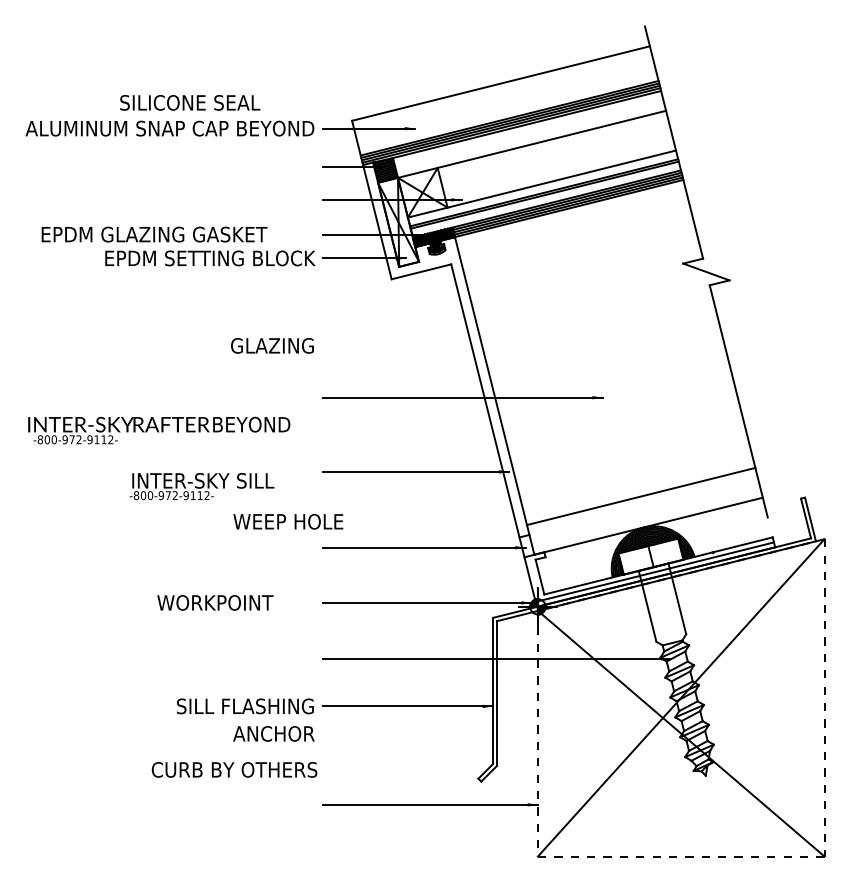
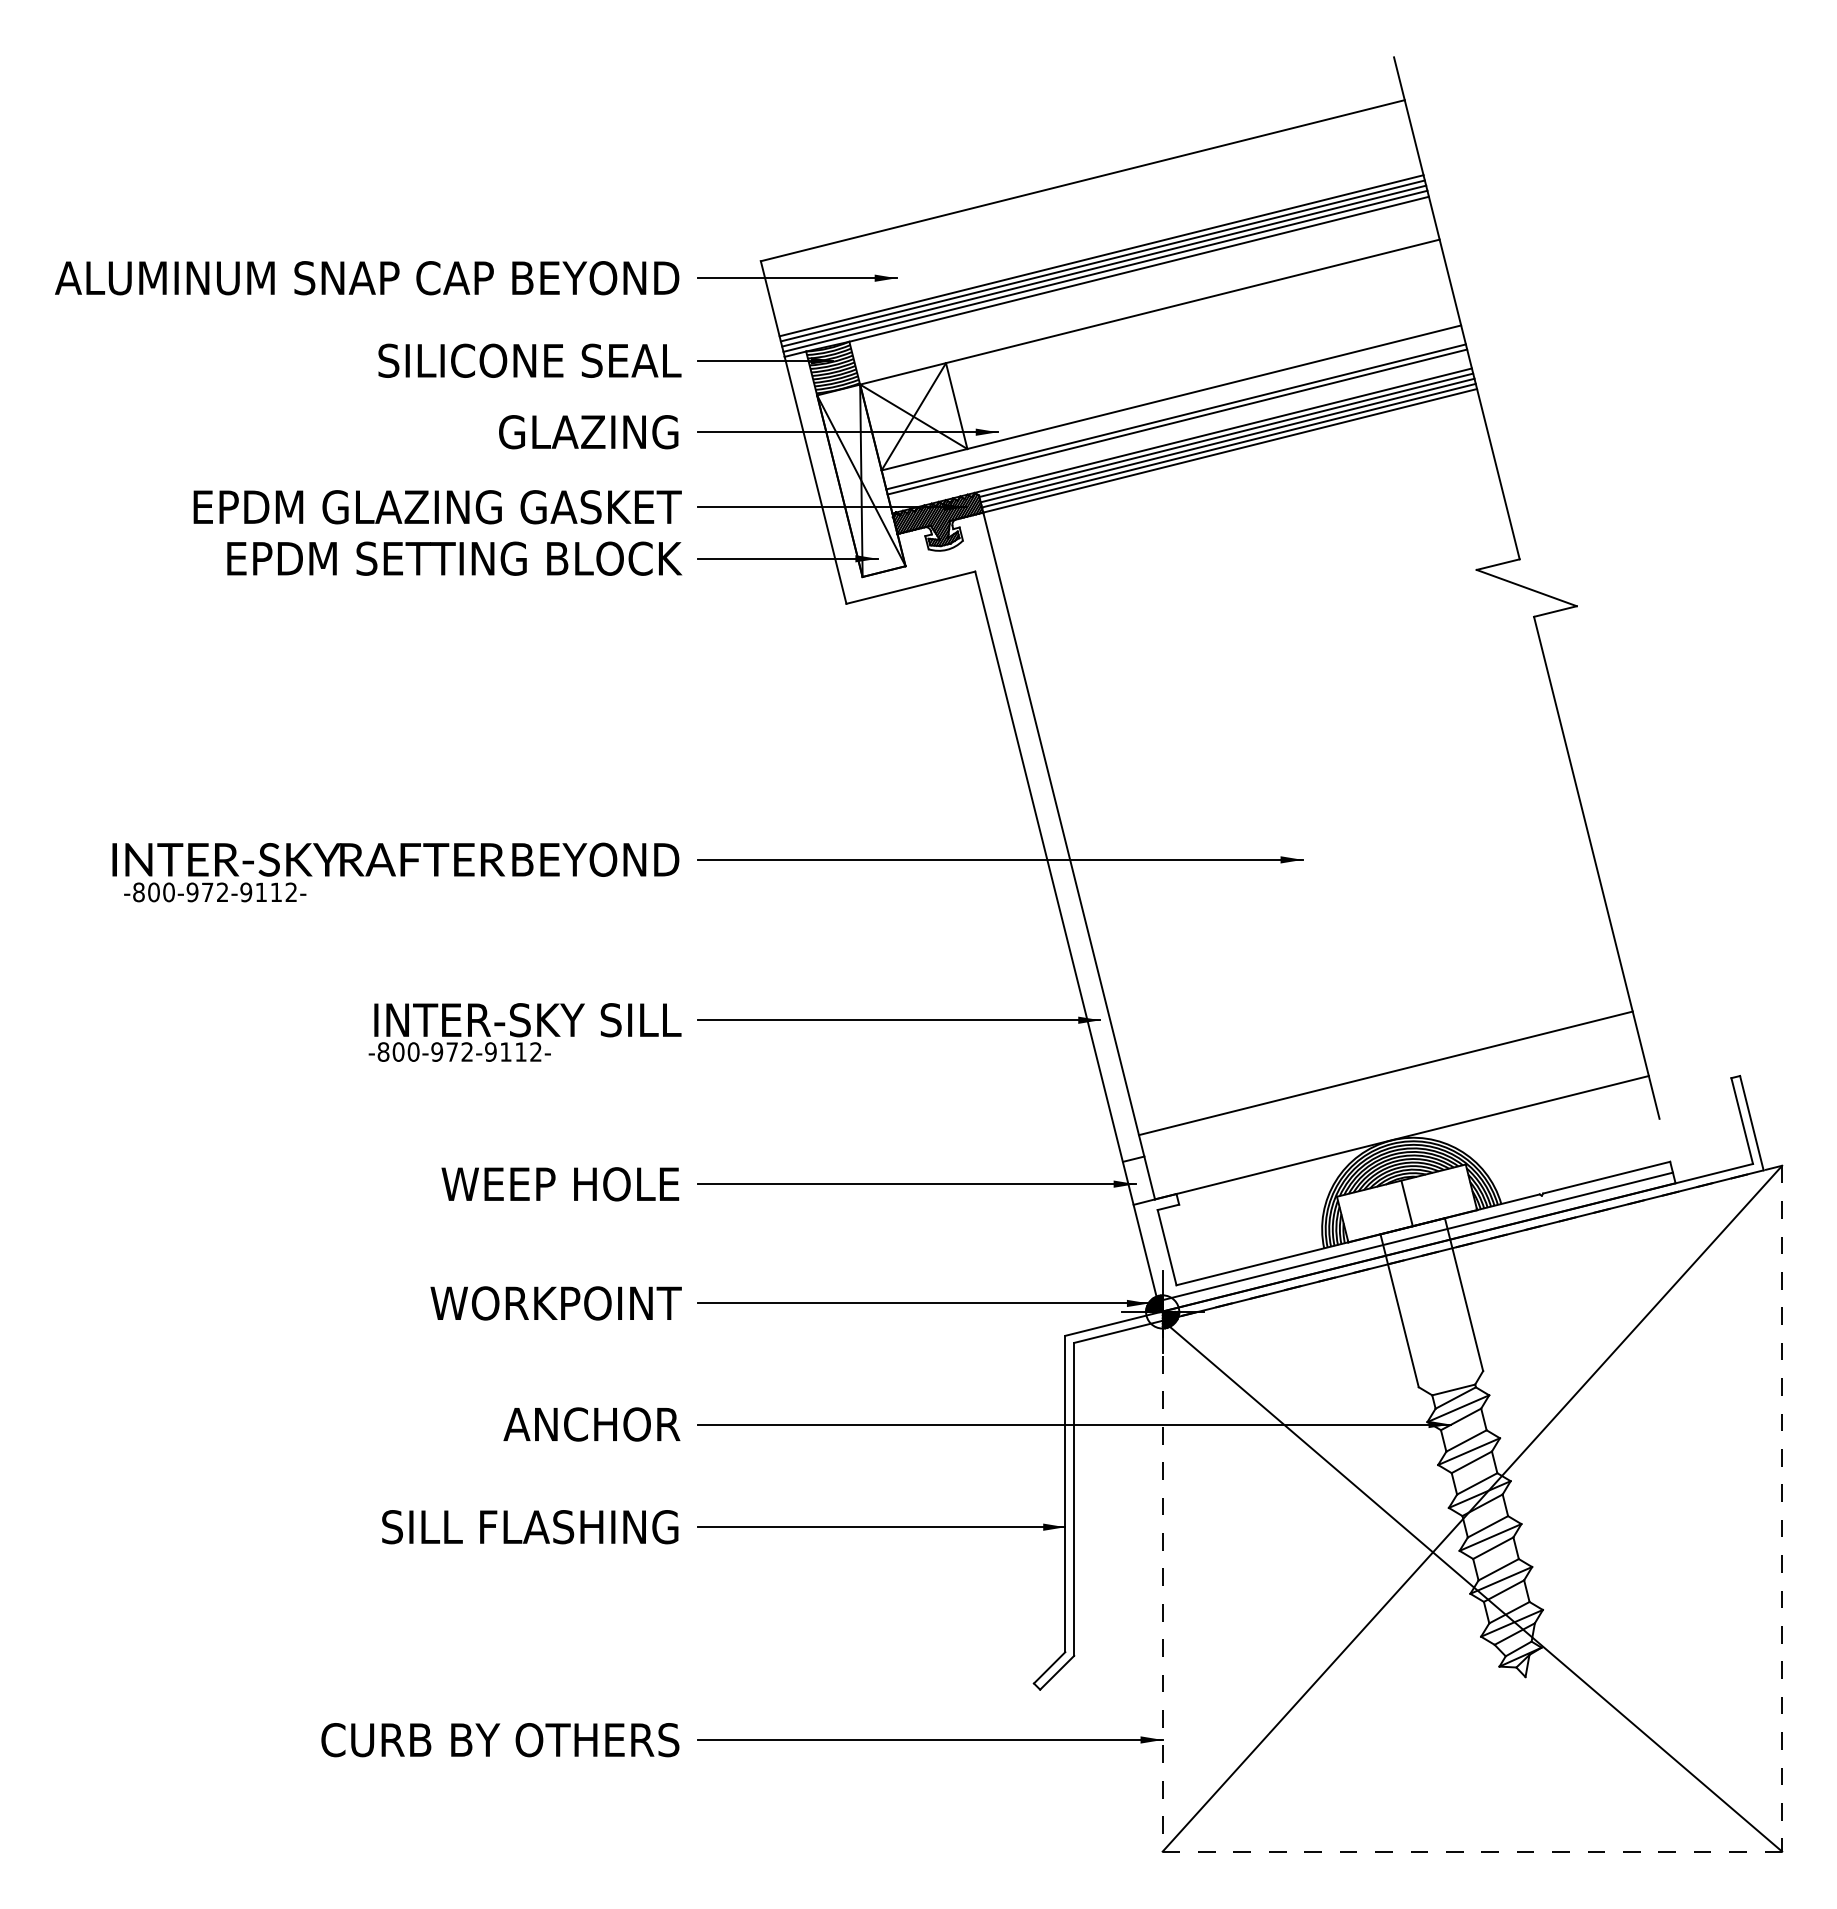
text: (190, 102) -> (530, 360), moved
text: (154, 234) -> (437, 507), moved
text: (272, 345) -> (588, 431), moved
text: (159, 430) -> (396, 872), moved
text: (201, 486) -> (523, 1032), moved
text: (288, 521) -> (560, 1183), moved
text: (215, 602) -> (556, 1302), moved
text: (273, 733) -> (590, 1423), moved
text: (234, 769) -> (500, 1739), moved

